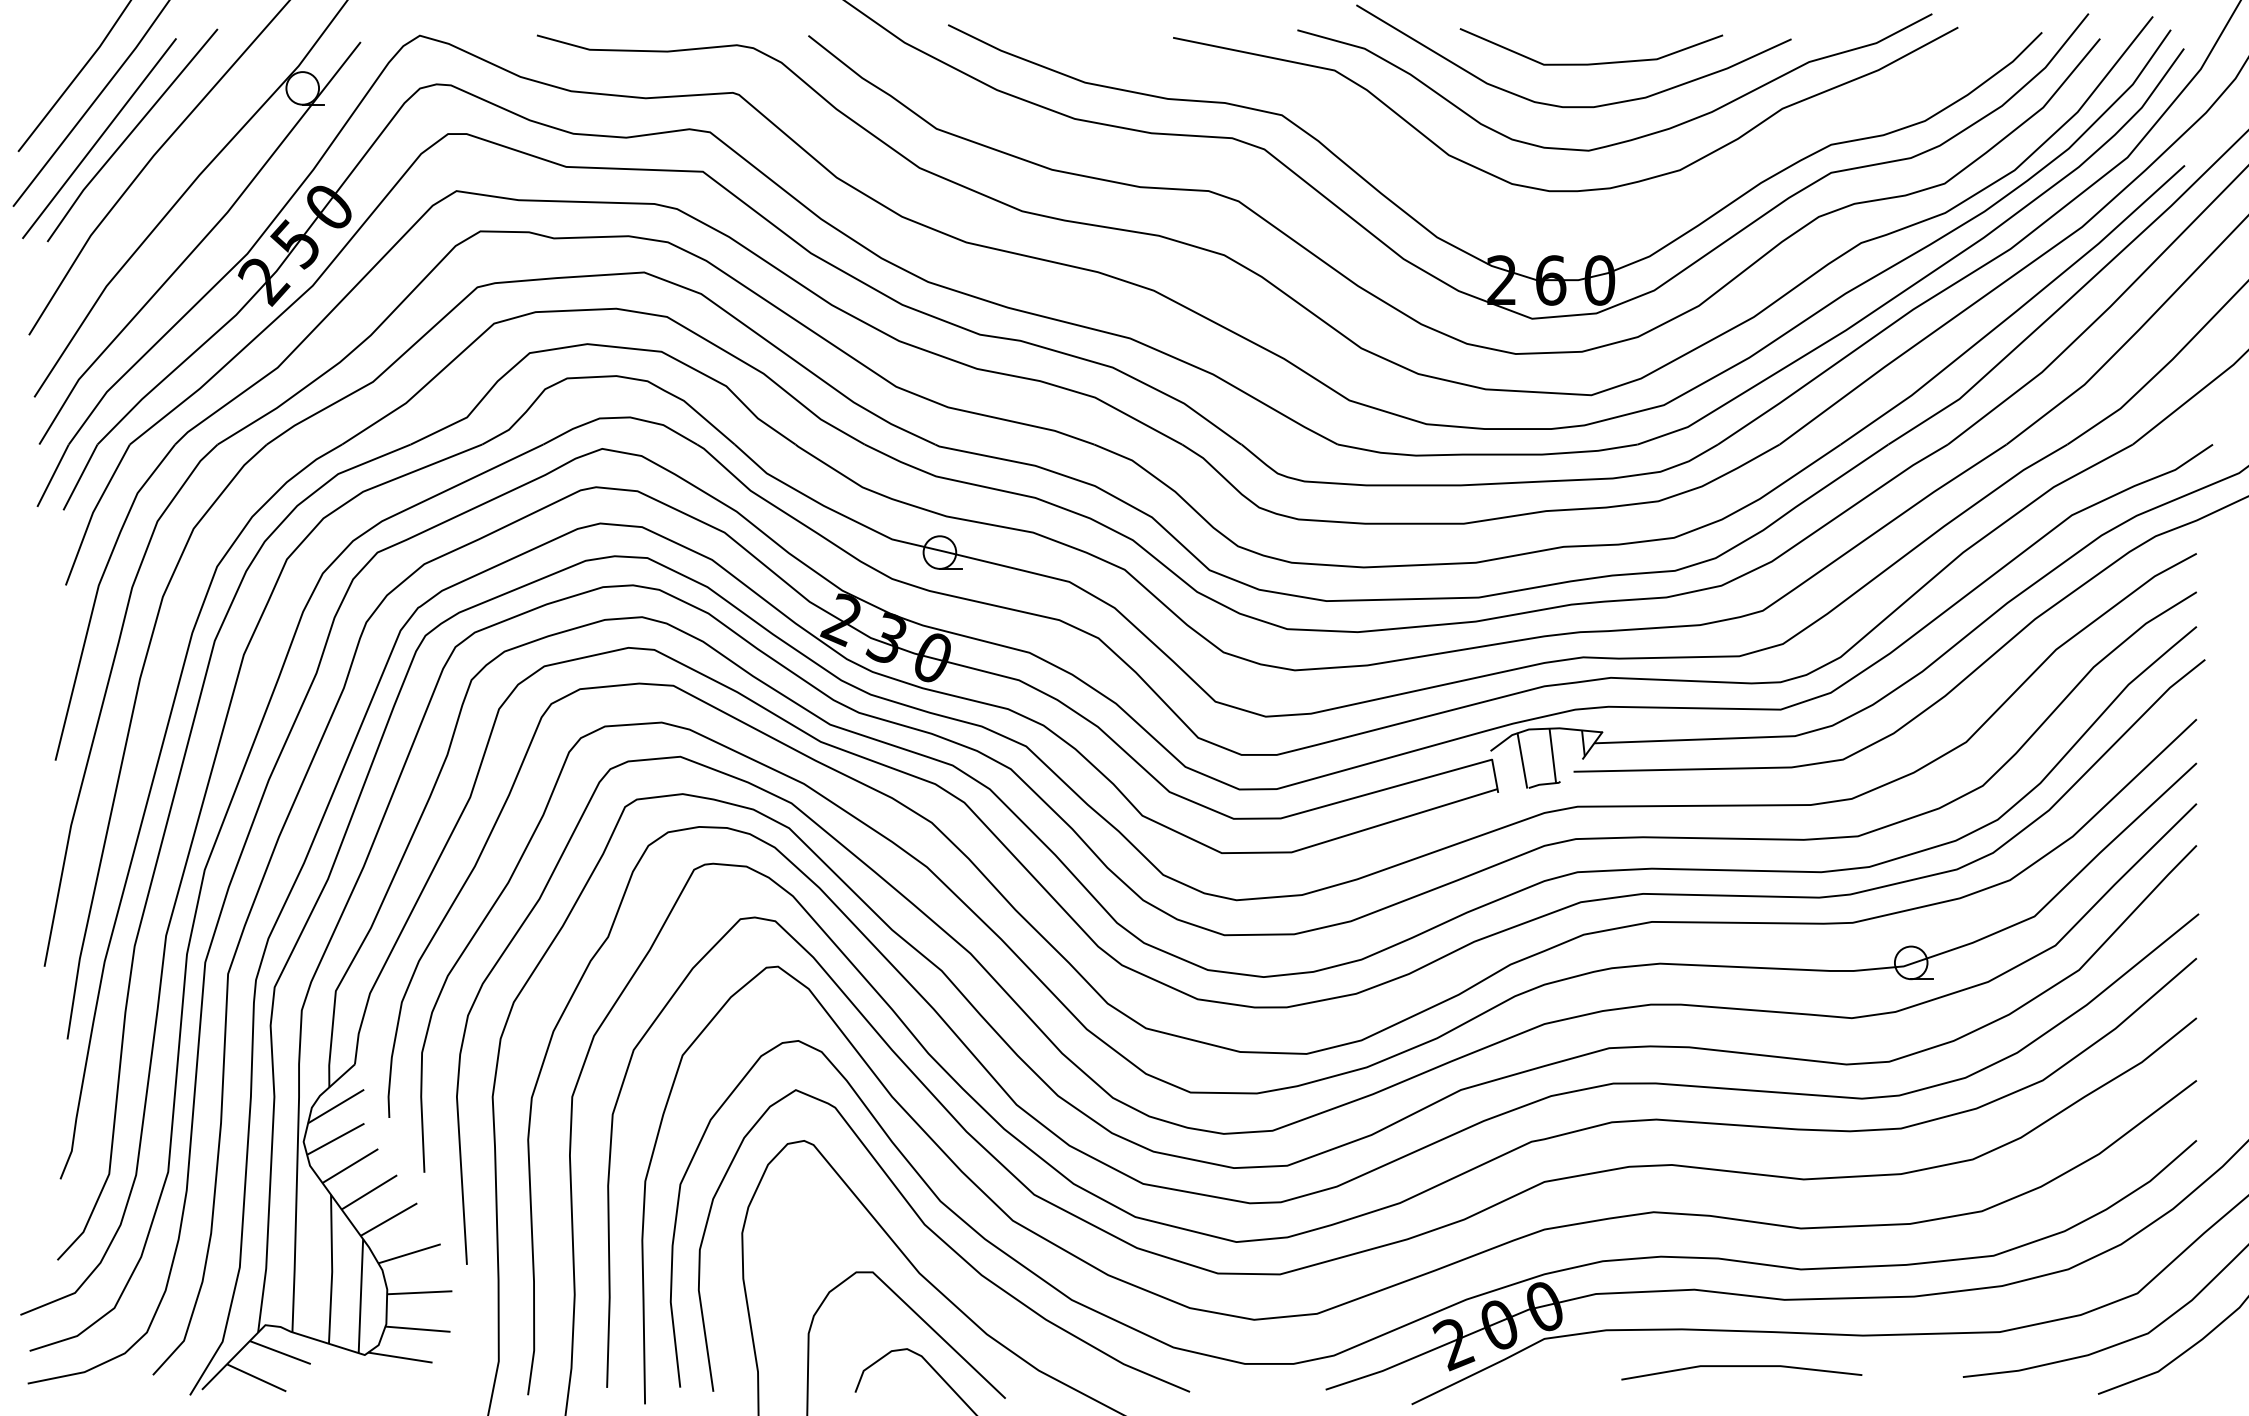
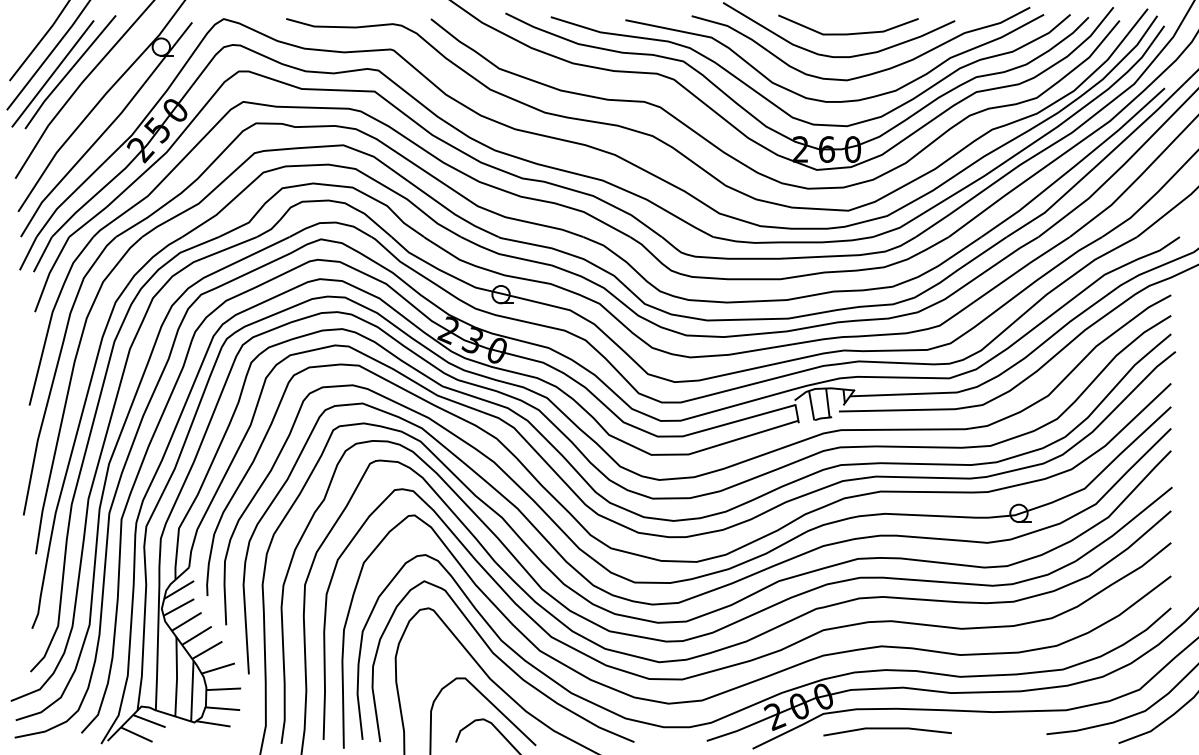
curve: (1463, 201) -> (780, 107), added
line: (1741, 1368) -> (887, 729), moved

